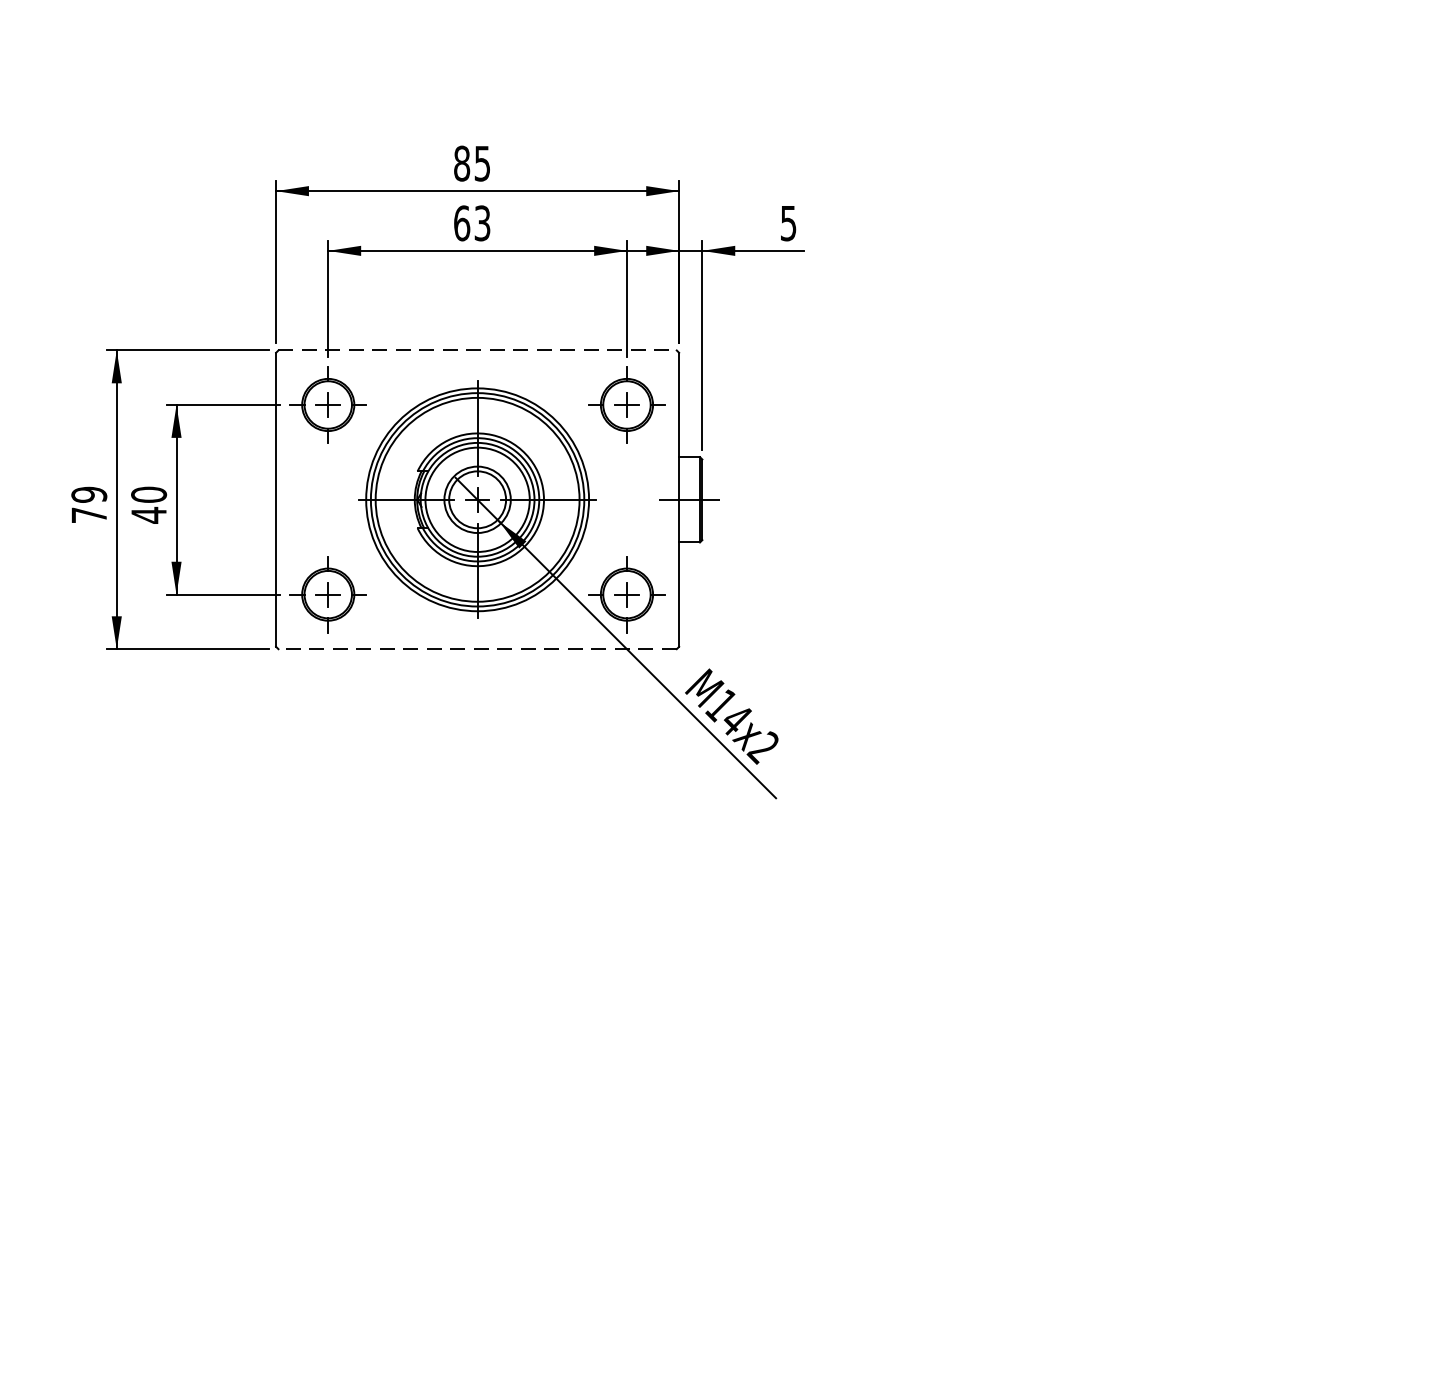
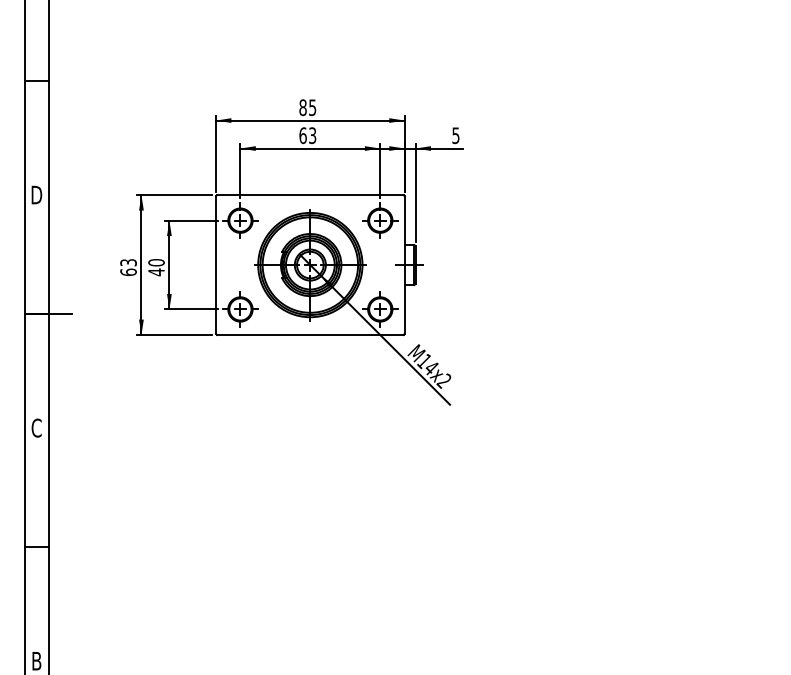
line: (477, 351) -> (310, 195), dashed -> solid
text: (89, 504) -> (128, 267), 79 -> 63
line: (475, 648) -> (309, 334), dashed -> solid

